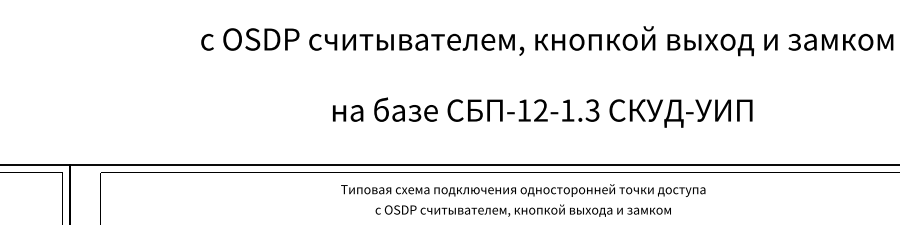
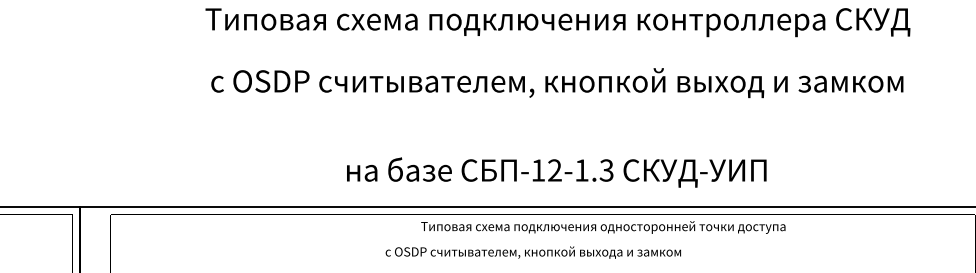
text: (542, 112) -> (556, 172), moved
text: (523, 190) -> (603, 227), moved

